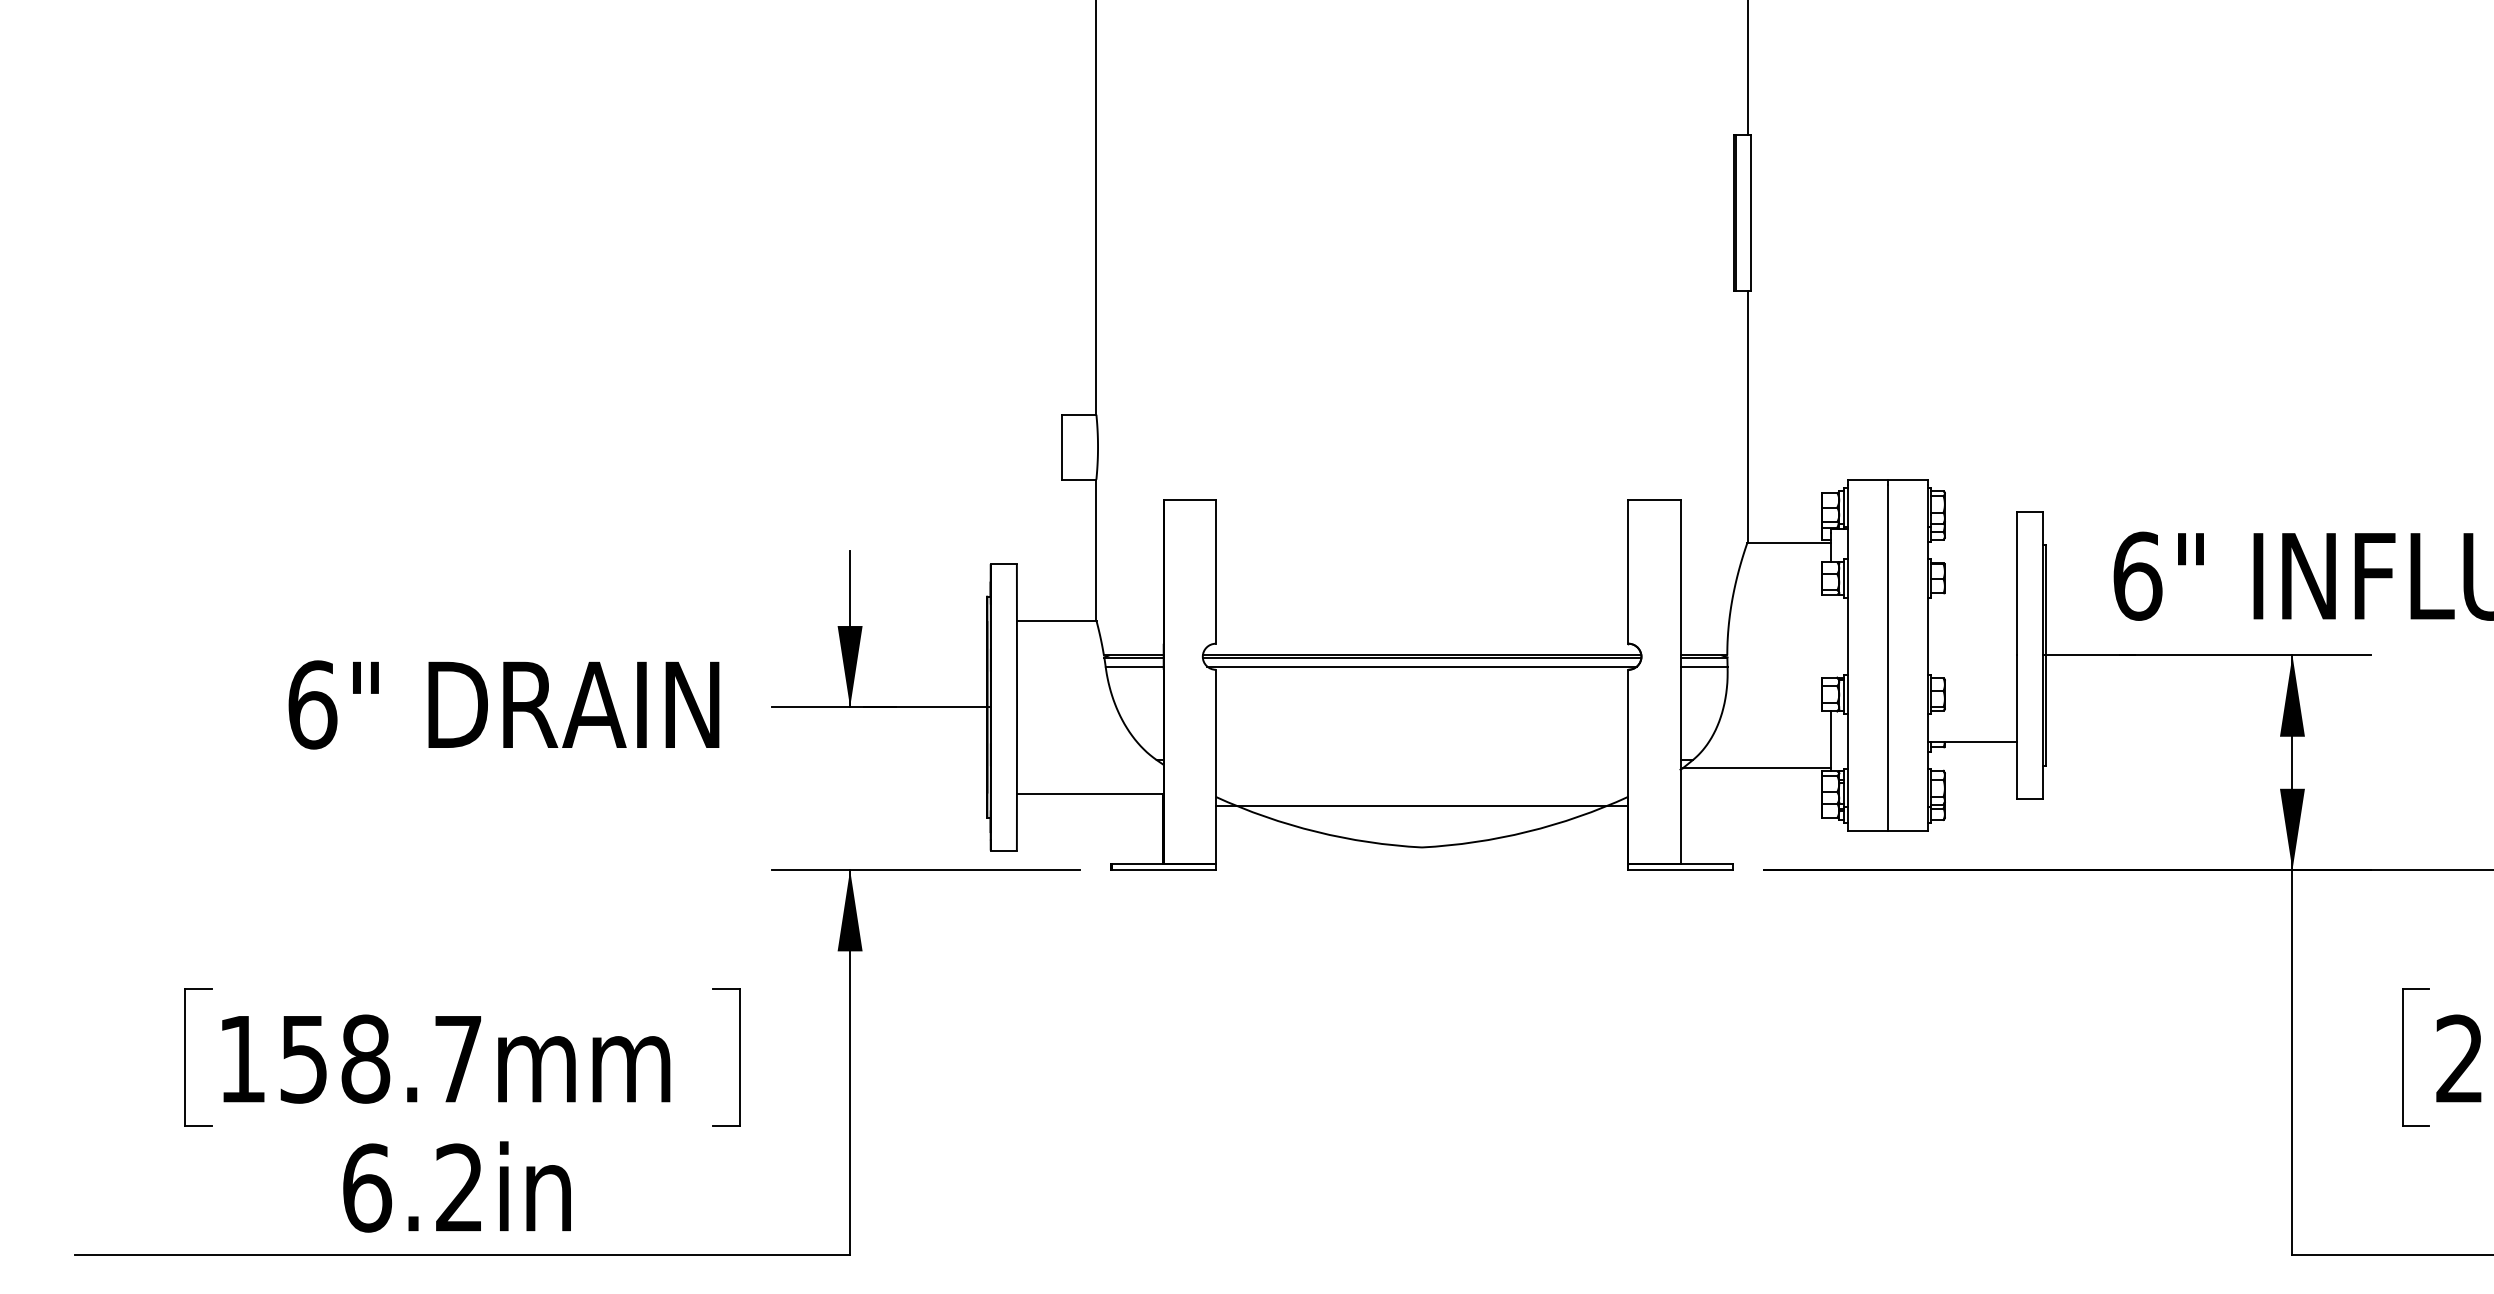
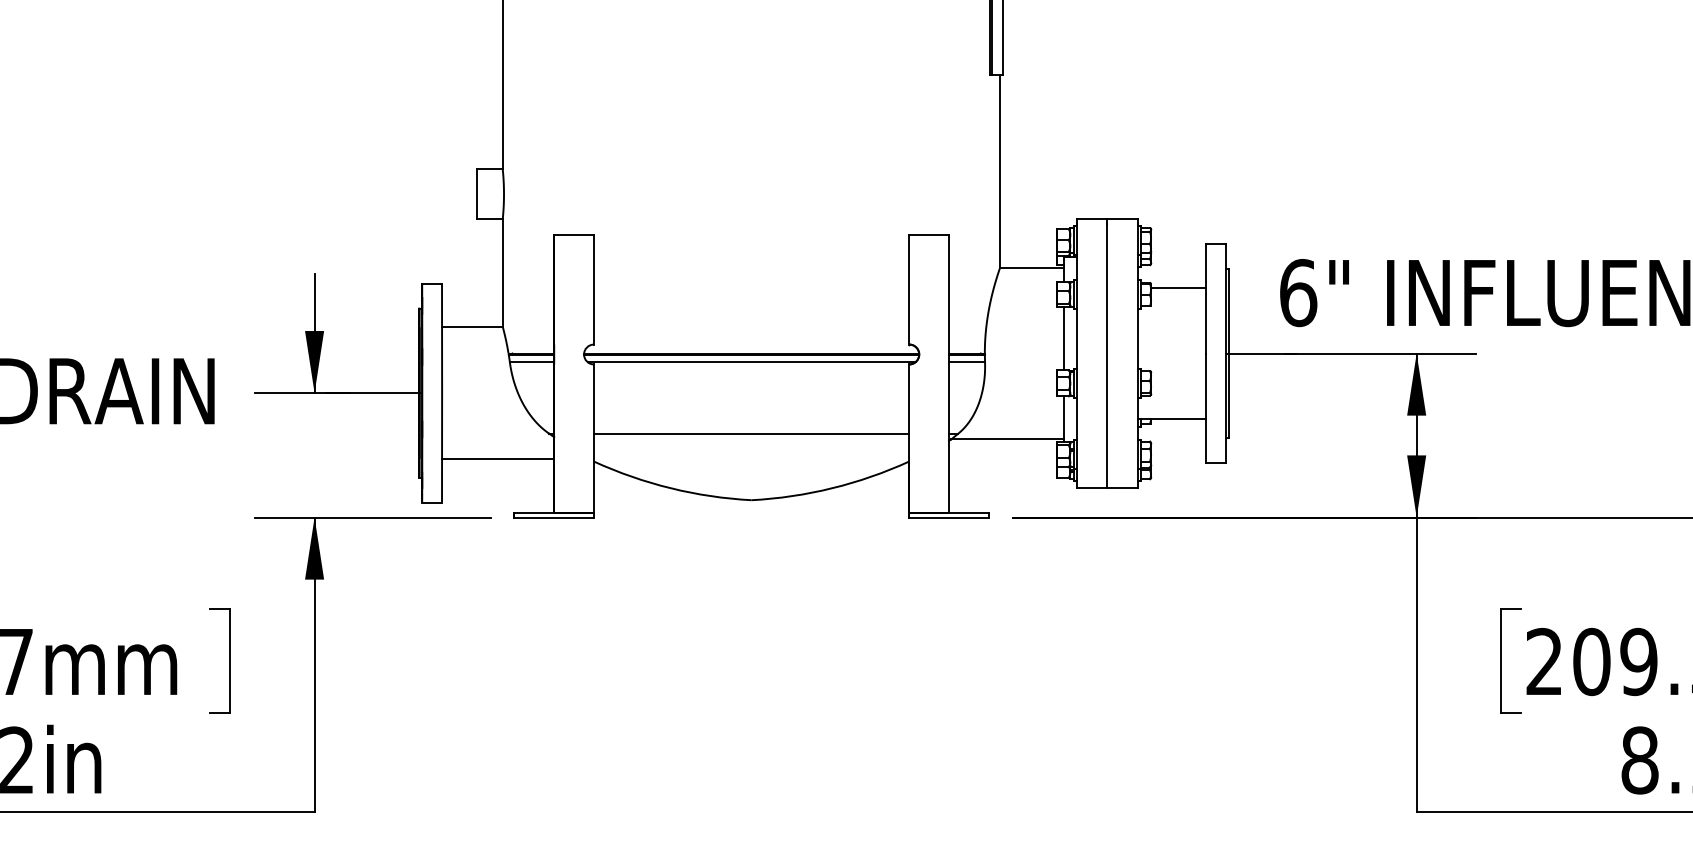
line: (1980, 569) -> (1178, 287), added
line: (1830, 635) -> (1063, 338), added
line: (1421, 806) -> (751, 433), moved

